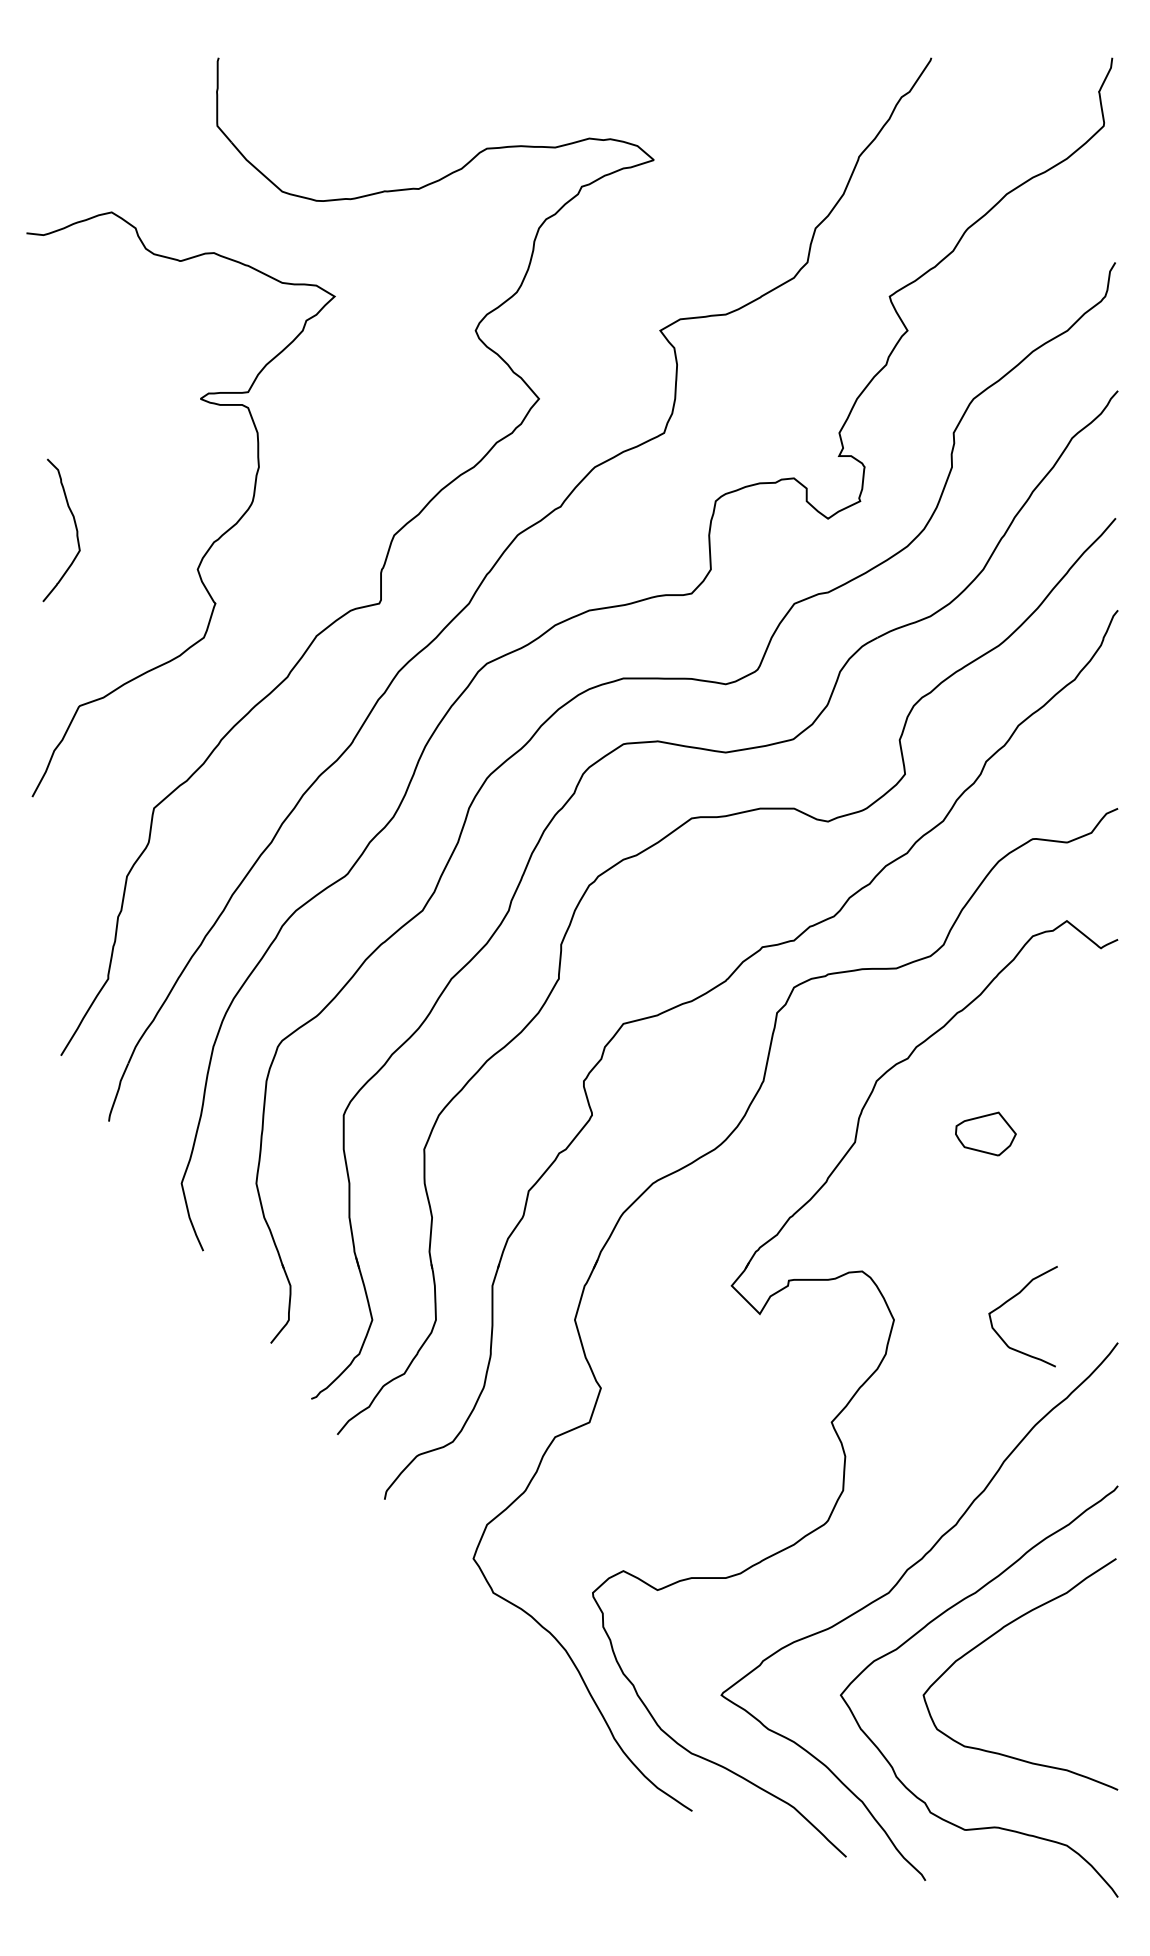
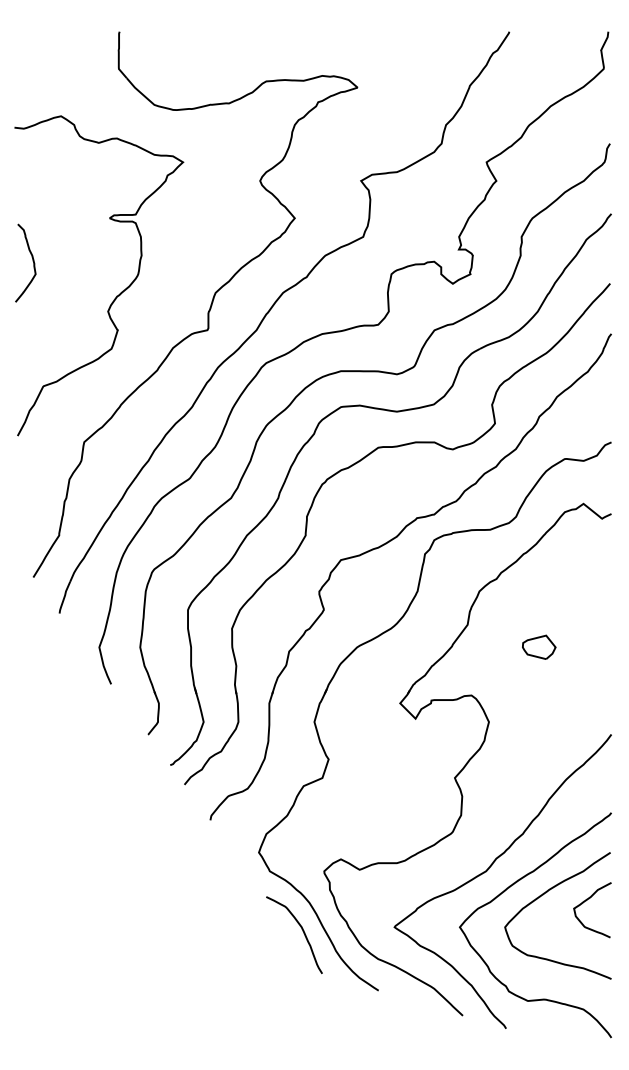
curve: (74, 527) -> (32, 261), moved
part: (986, 1132) -> (539, 646), moved
curve: (1011, 1300) -> (586, 901), moved
curve: (553, 1702) -> (302, 931), added

